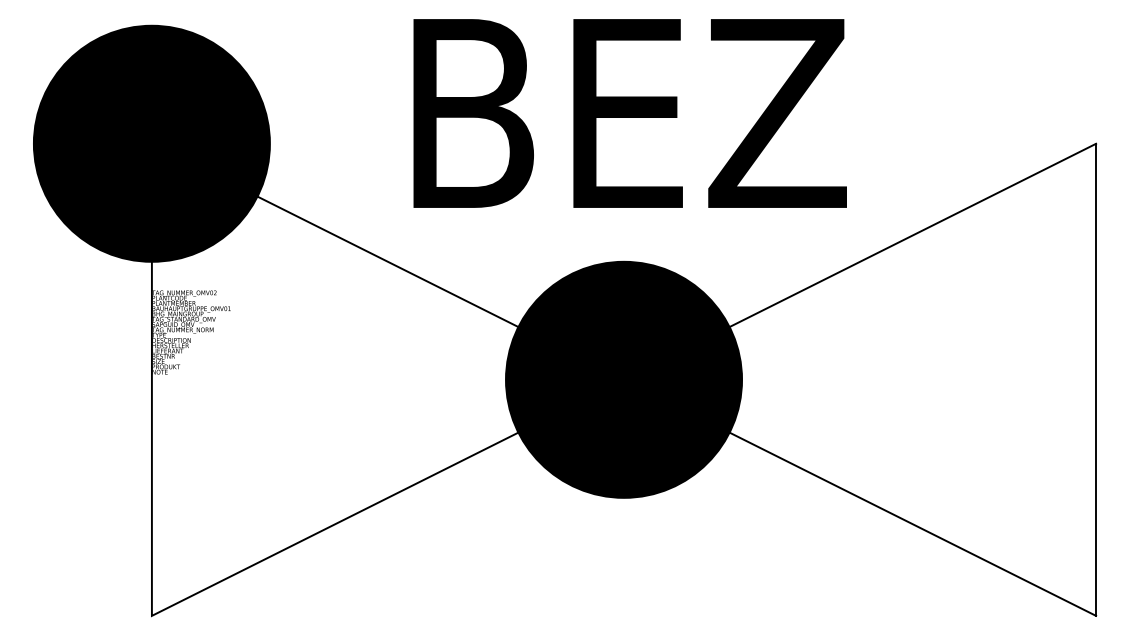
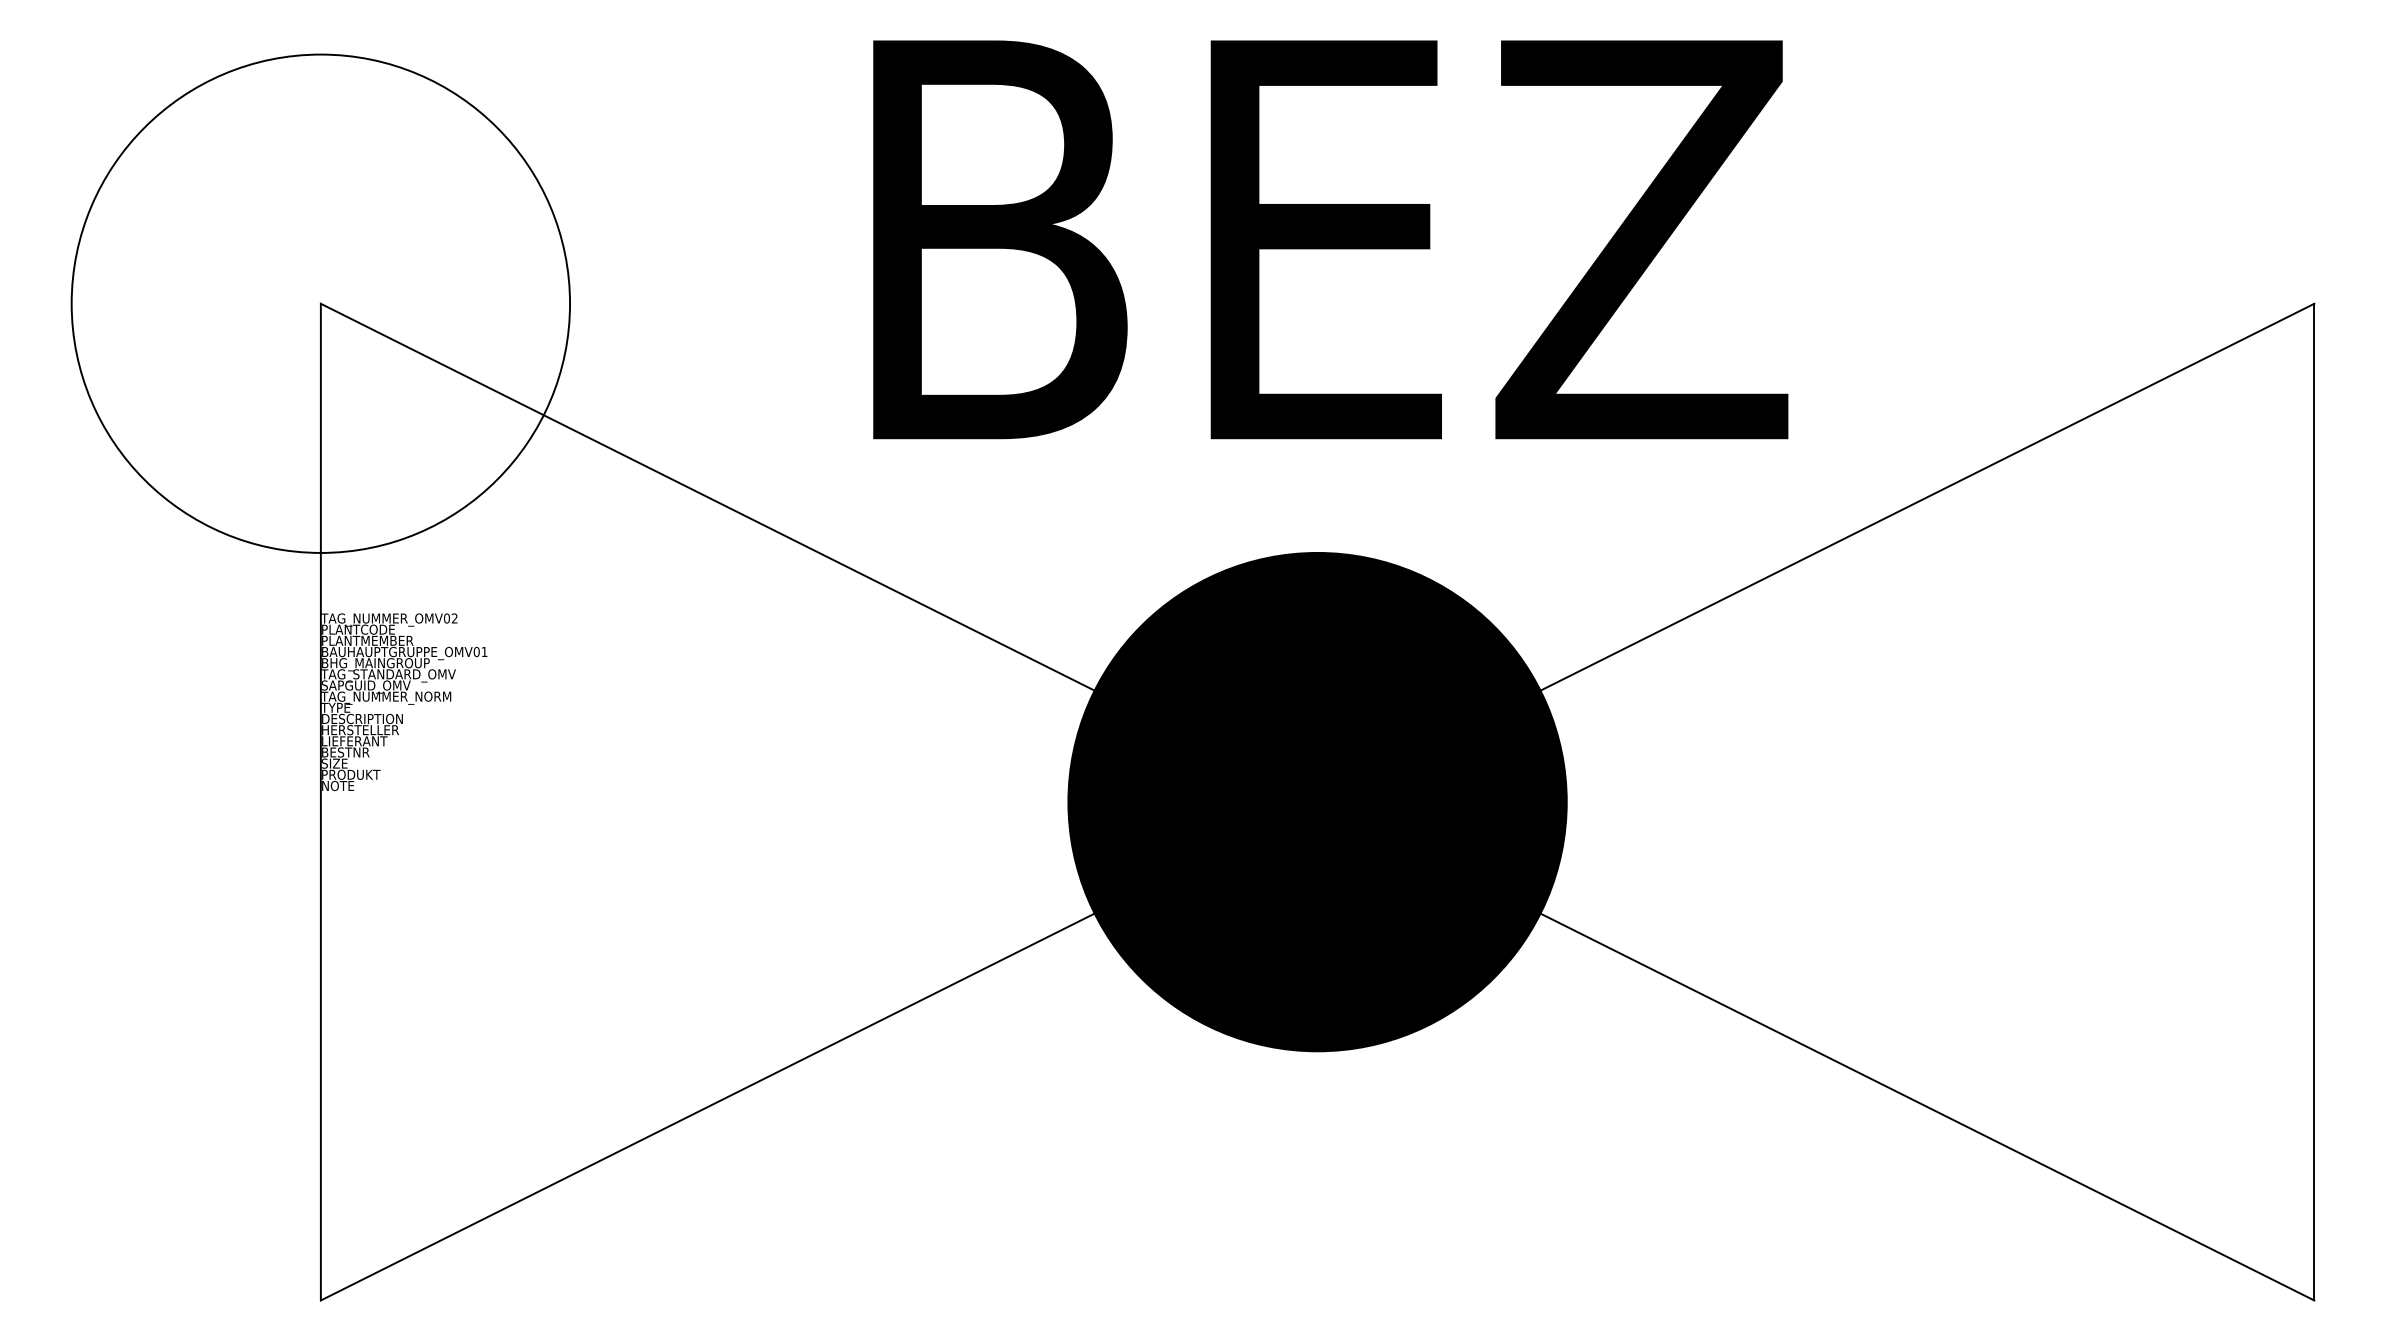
fill: (151, 143) -> (319, 303), removed

